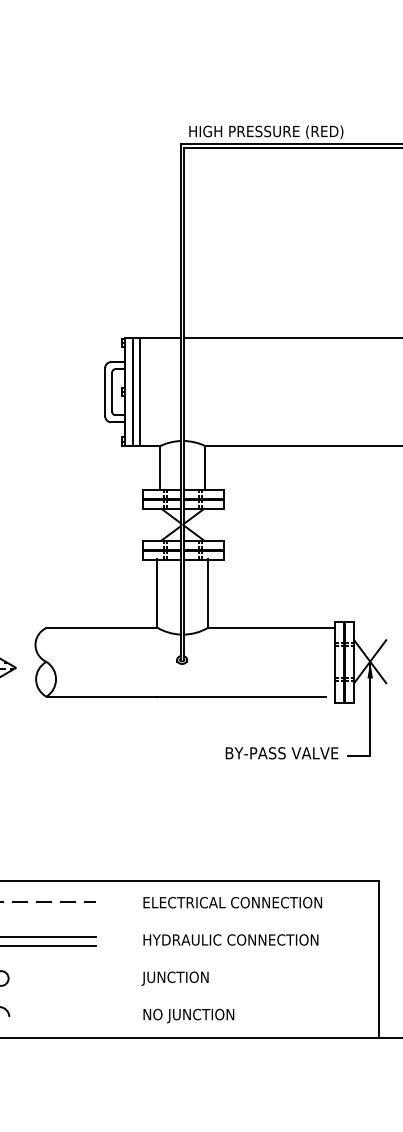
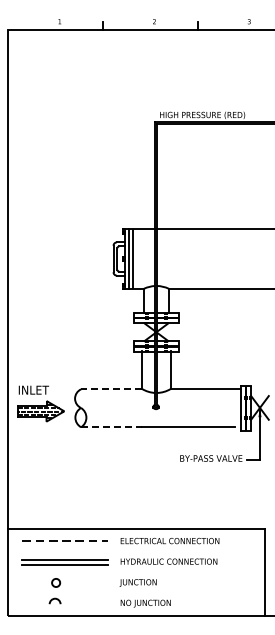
line: (101, 628) -> (111, 389), solid -> dashed
line: (101, 697) -> (111, 427), solid -> dashed
text: (231, 959) -> (169, 572), moved

